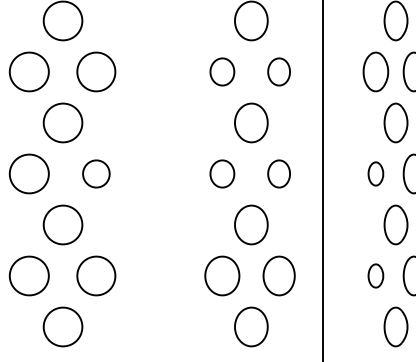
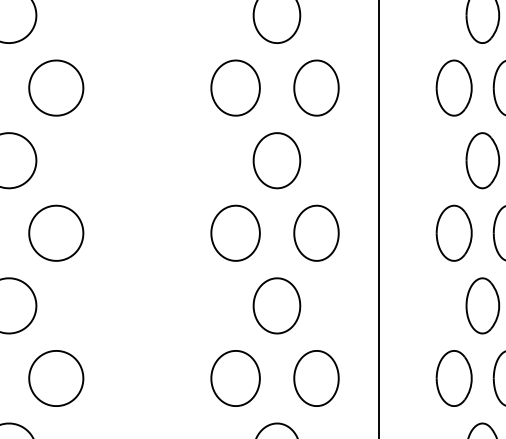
part: (222, 71) -> (235, 87), size x1.43
part: (278, 71) -> (315, 87), size x1.43
part: (96, 173) -> (56, 232), size x1.43
part: (222, 173) -> (235, 232), size x1.43
part: (278, 173) -> (315, 232), size x1.43
part: (375, 173) -> (453, 232), size x1.67
part: (375, 275) -> (453, 377), size x1.67

